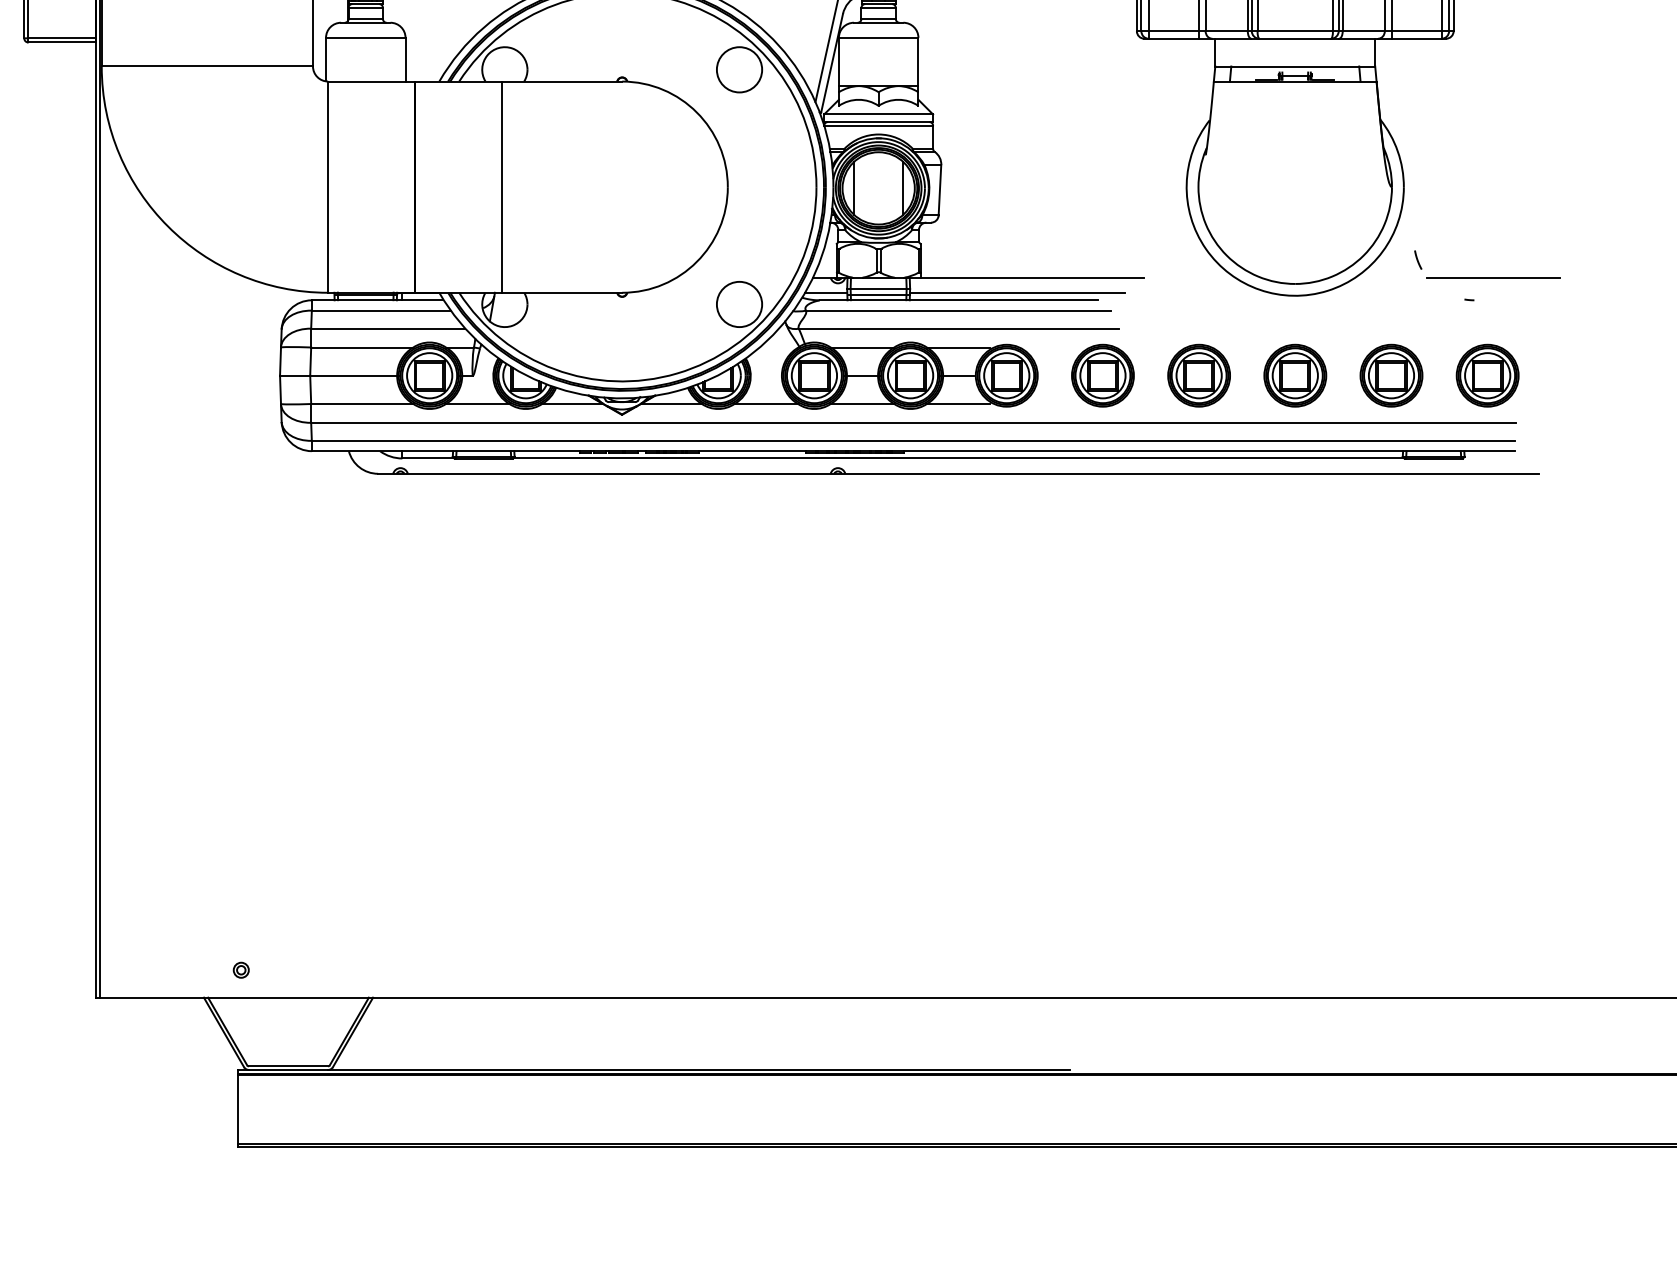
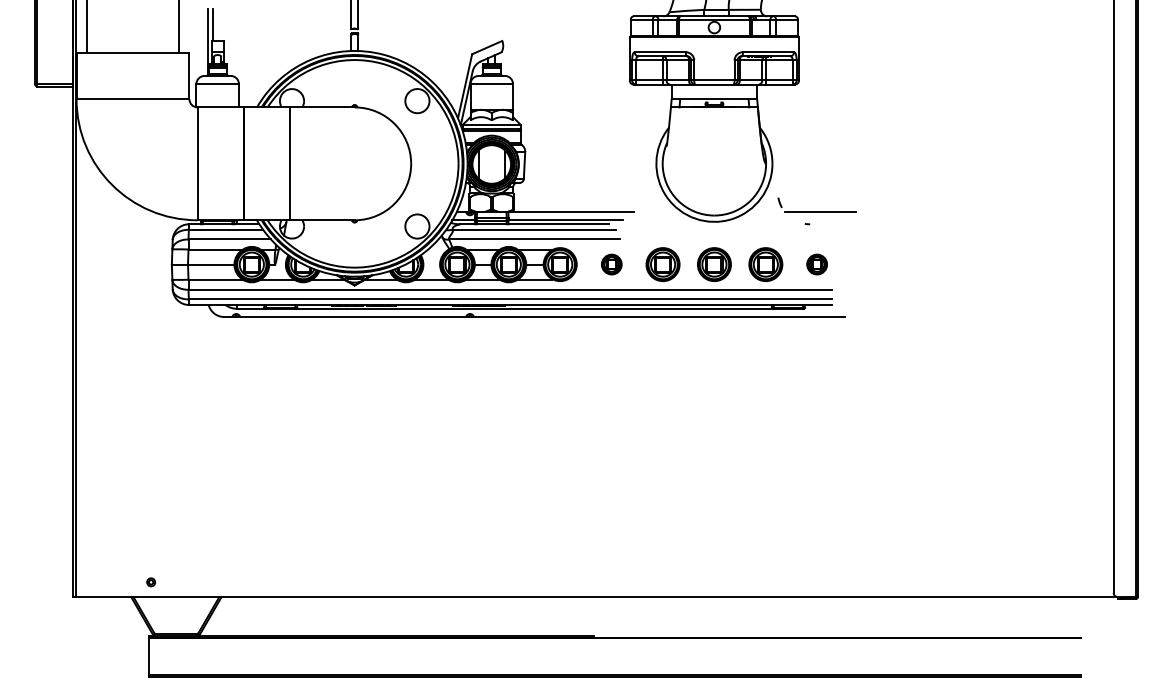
part: (1102, 375) -> (611, 264), size x0.6
part: (1486, 375) -> (816, 264), size x0.6

